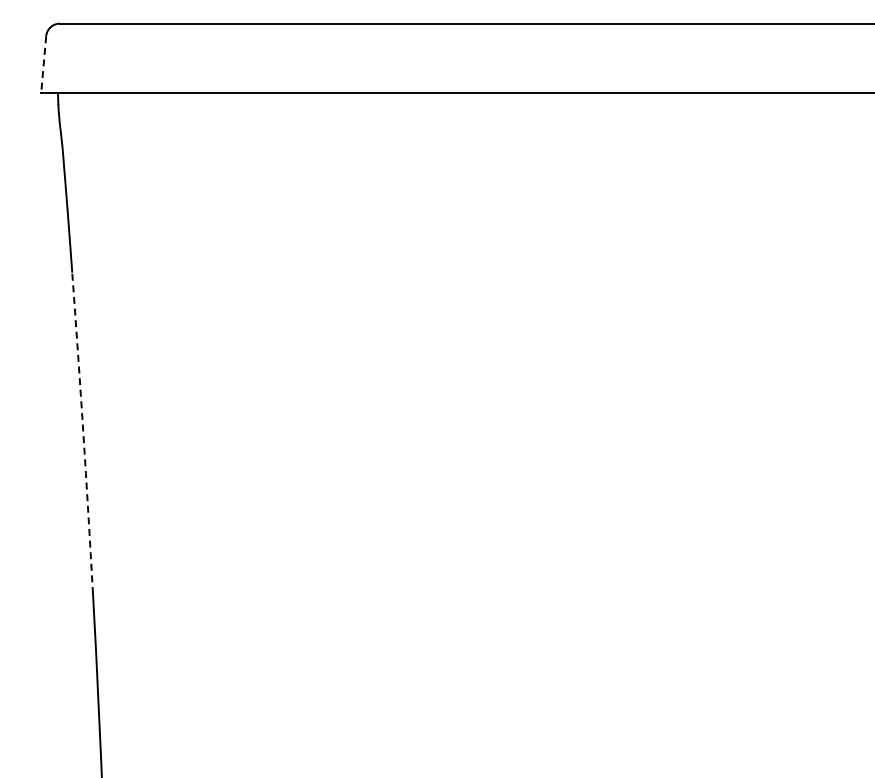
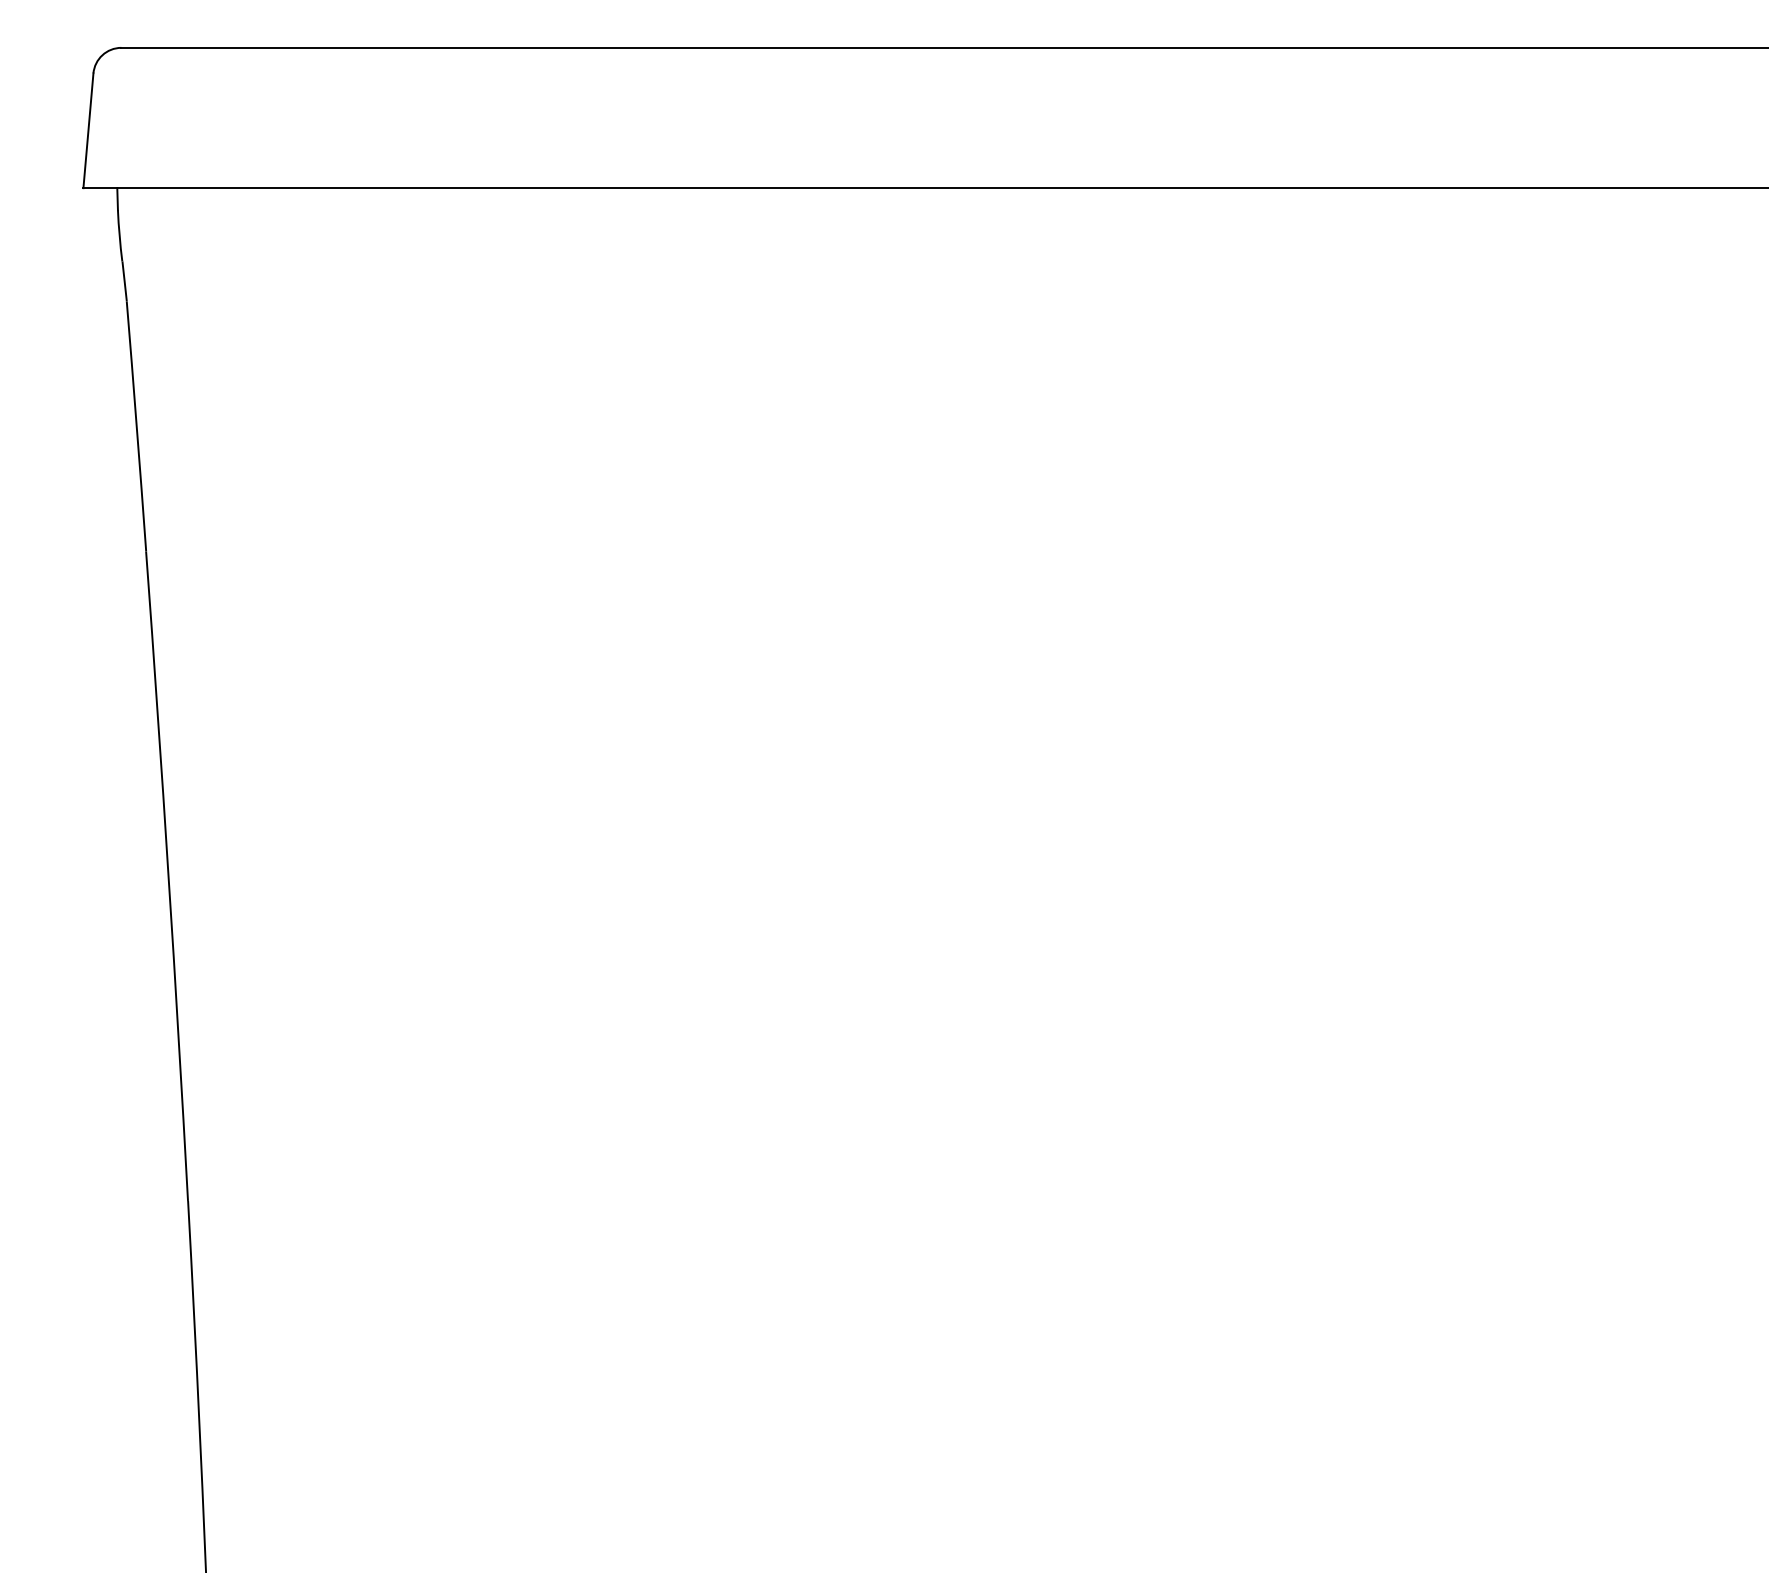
line: (43, 65) -> (87, 132), dashed -> solid
arc: (83, 433) -> (168, 876), dashed -> solid

